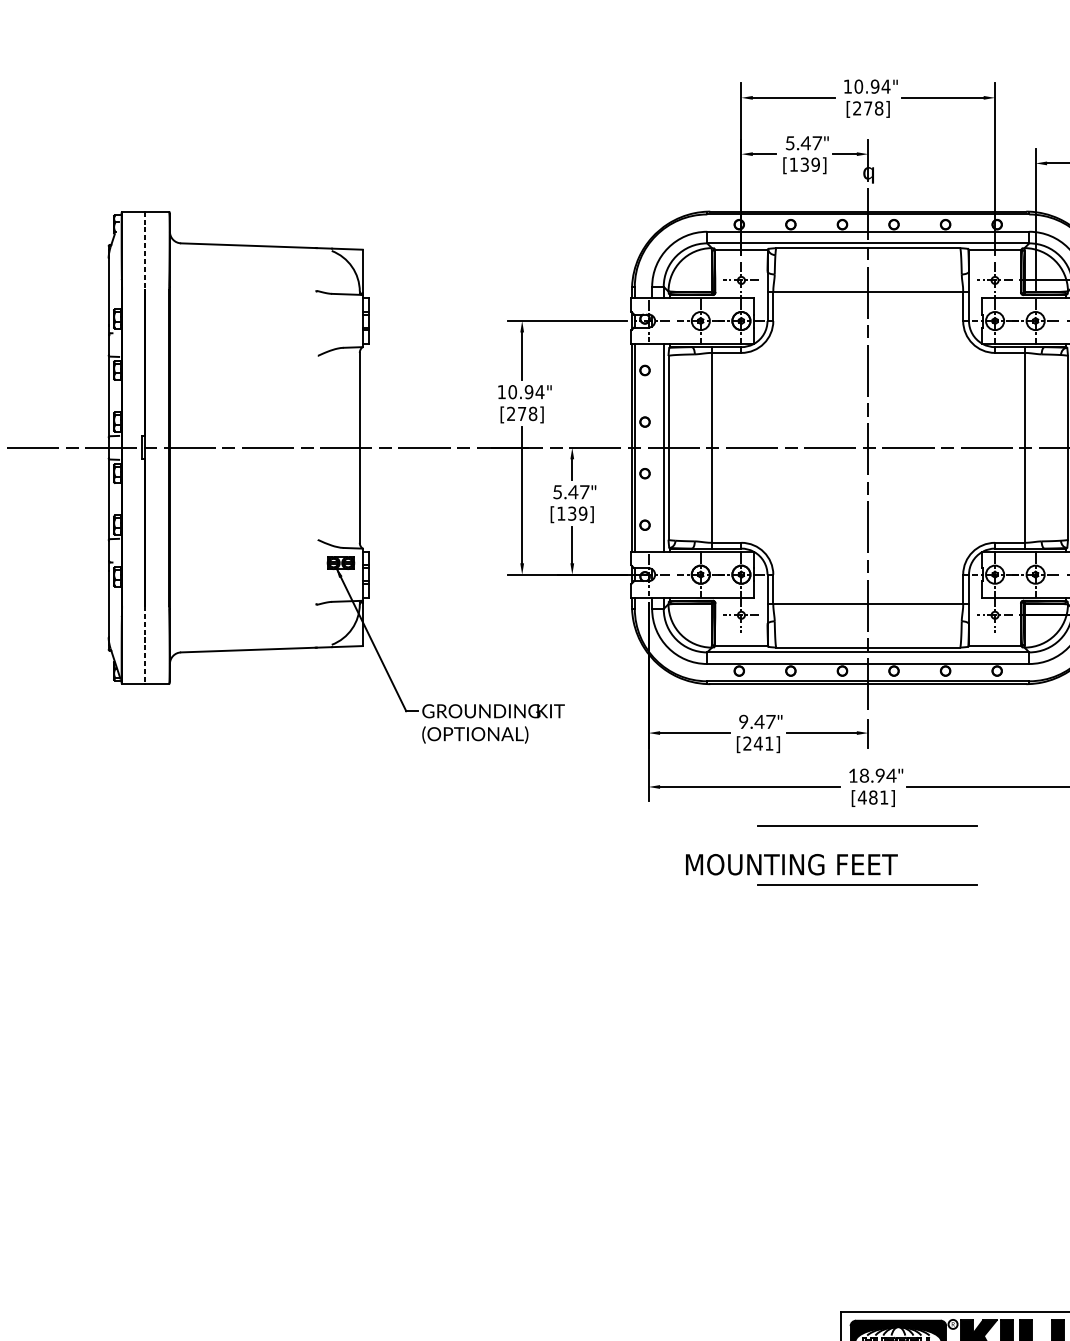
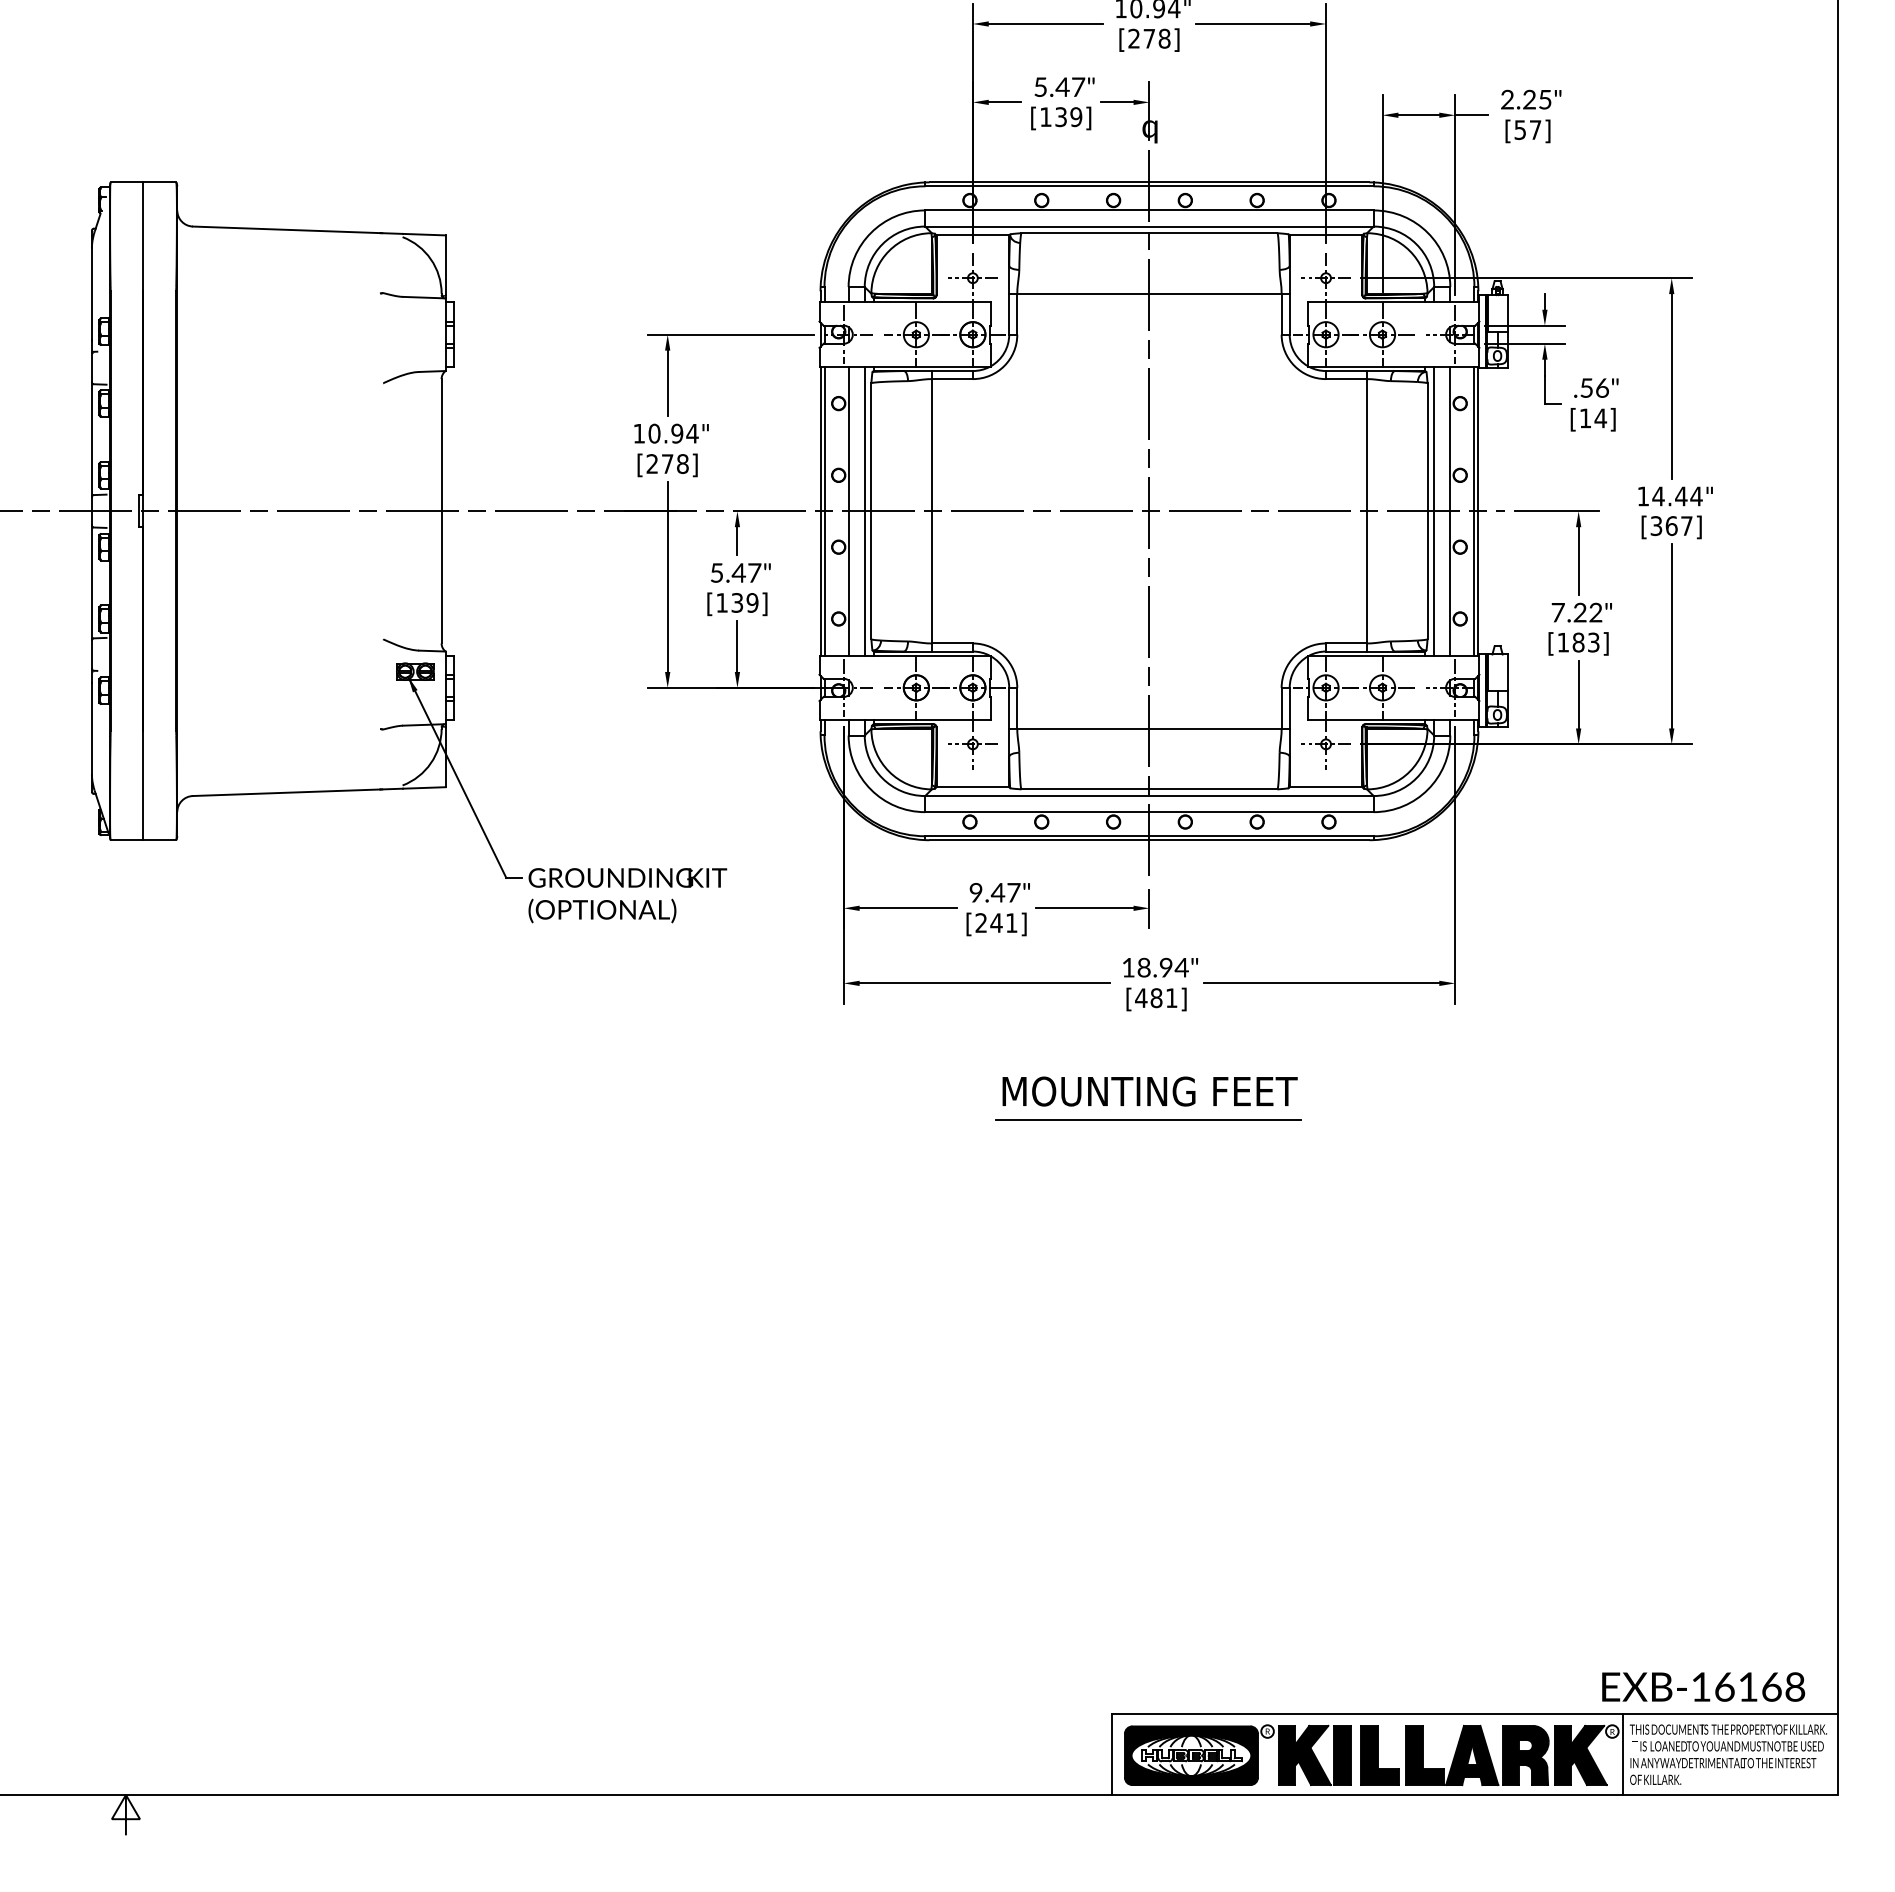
line: (144, 251) -> (142, 237), dashed -> solid
line: (652, 448) -> (848, 511), added
line: (144, 645) -> (142, 786), dashed -> solid
line: (867, 825) -> (1148, 1036), removed
text: (791, 864) -> (1149, 1091), moved

